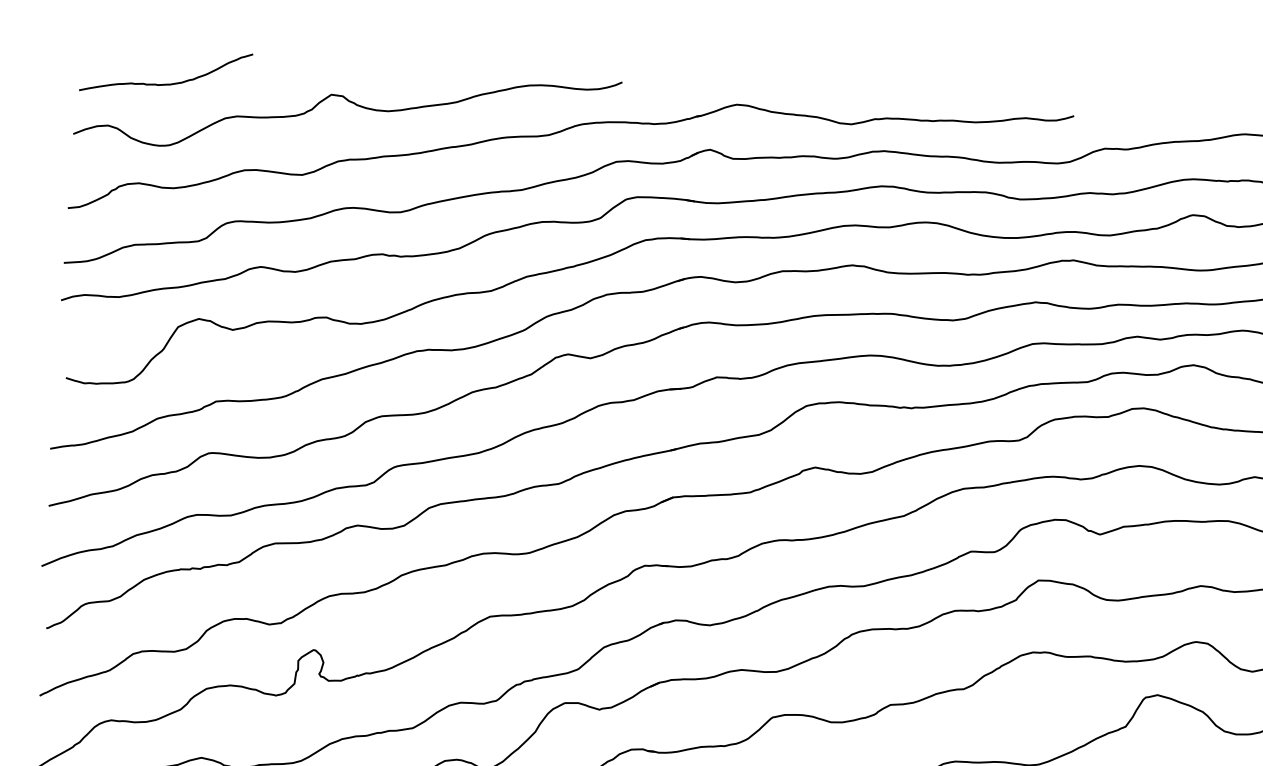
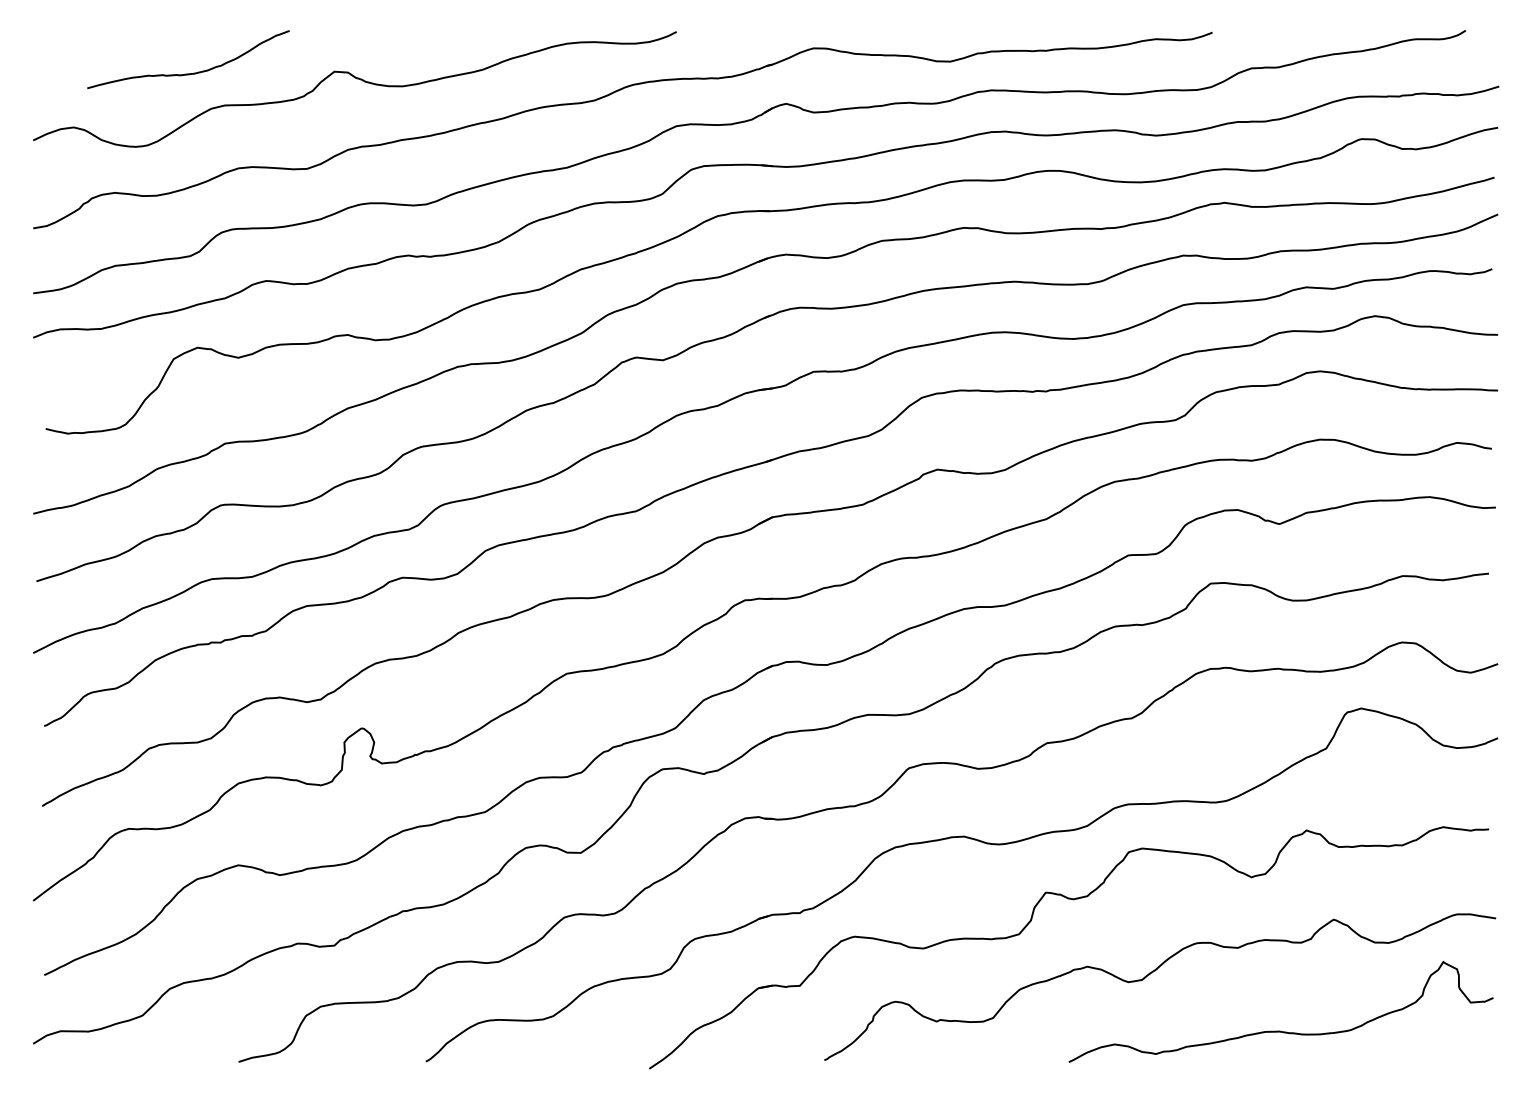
curve: (169, 83) -> (193, 72), moved

